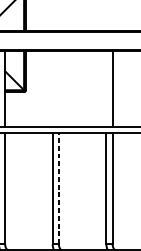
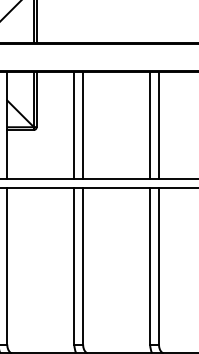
line: (52, 89) -> (74, 125), added
line: (59, 89) -> (83, 125), added
line: (106, 89) -> (150, 125), added
line: (59, 188) -> (83, 265), dashed -> solid

